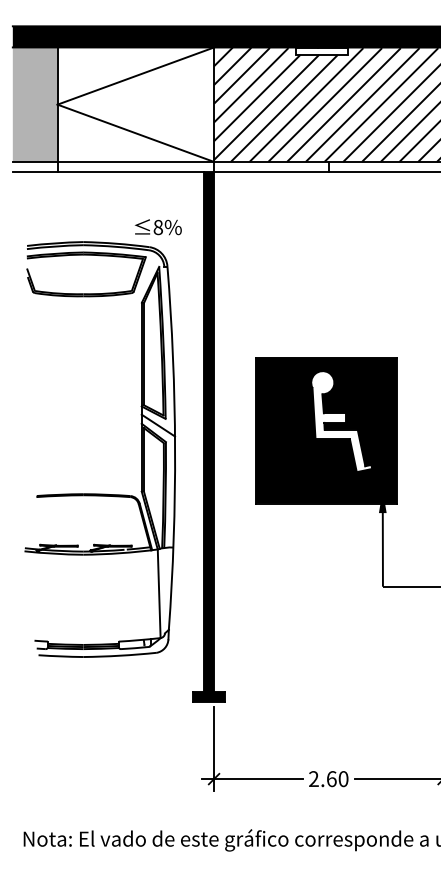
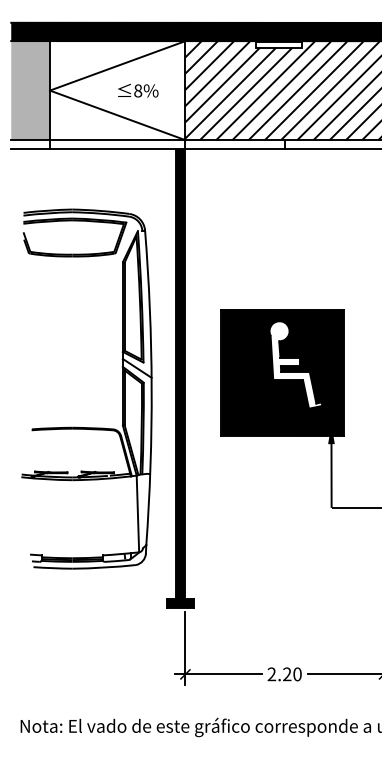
text: (158, 227) -> (138, 90), moved
text: (331, 779) -> (287, 674), 2.60 -> 2.20

